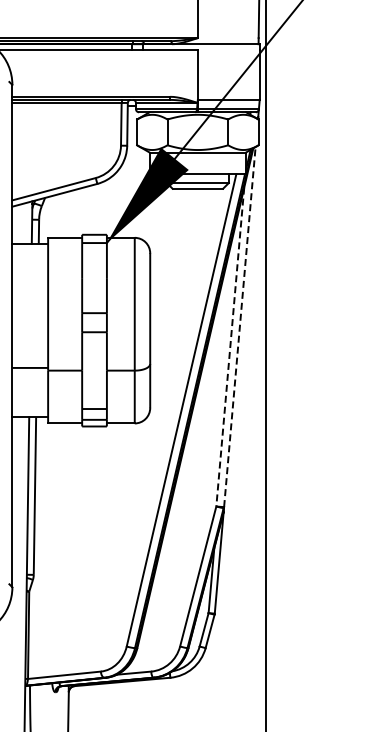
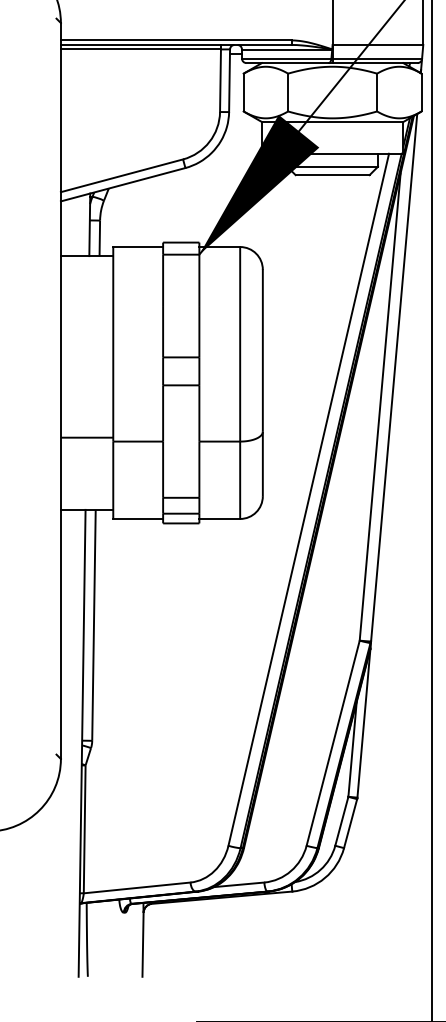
line: (239, 327) -> (393, 378), dashed -> solid
line: (230, 347) -> (380, 407), dashed -> solid

